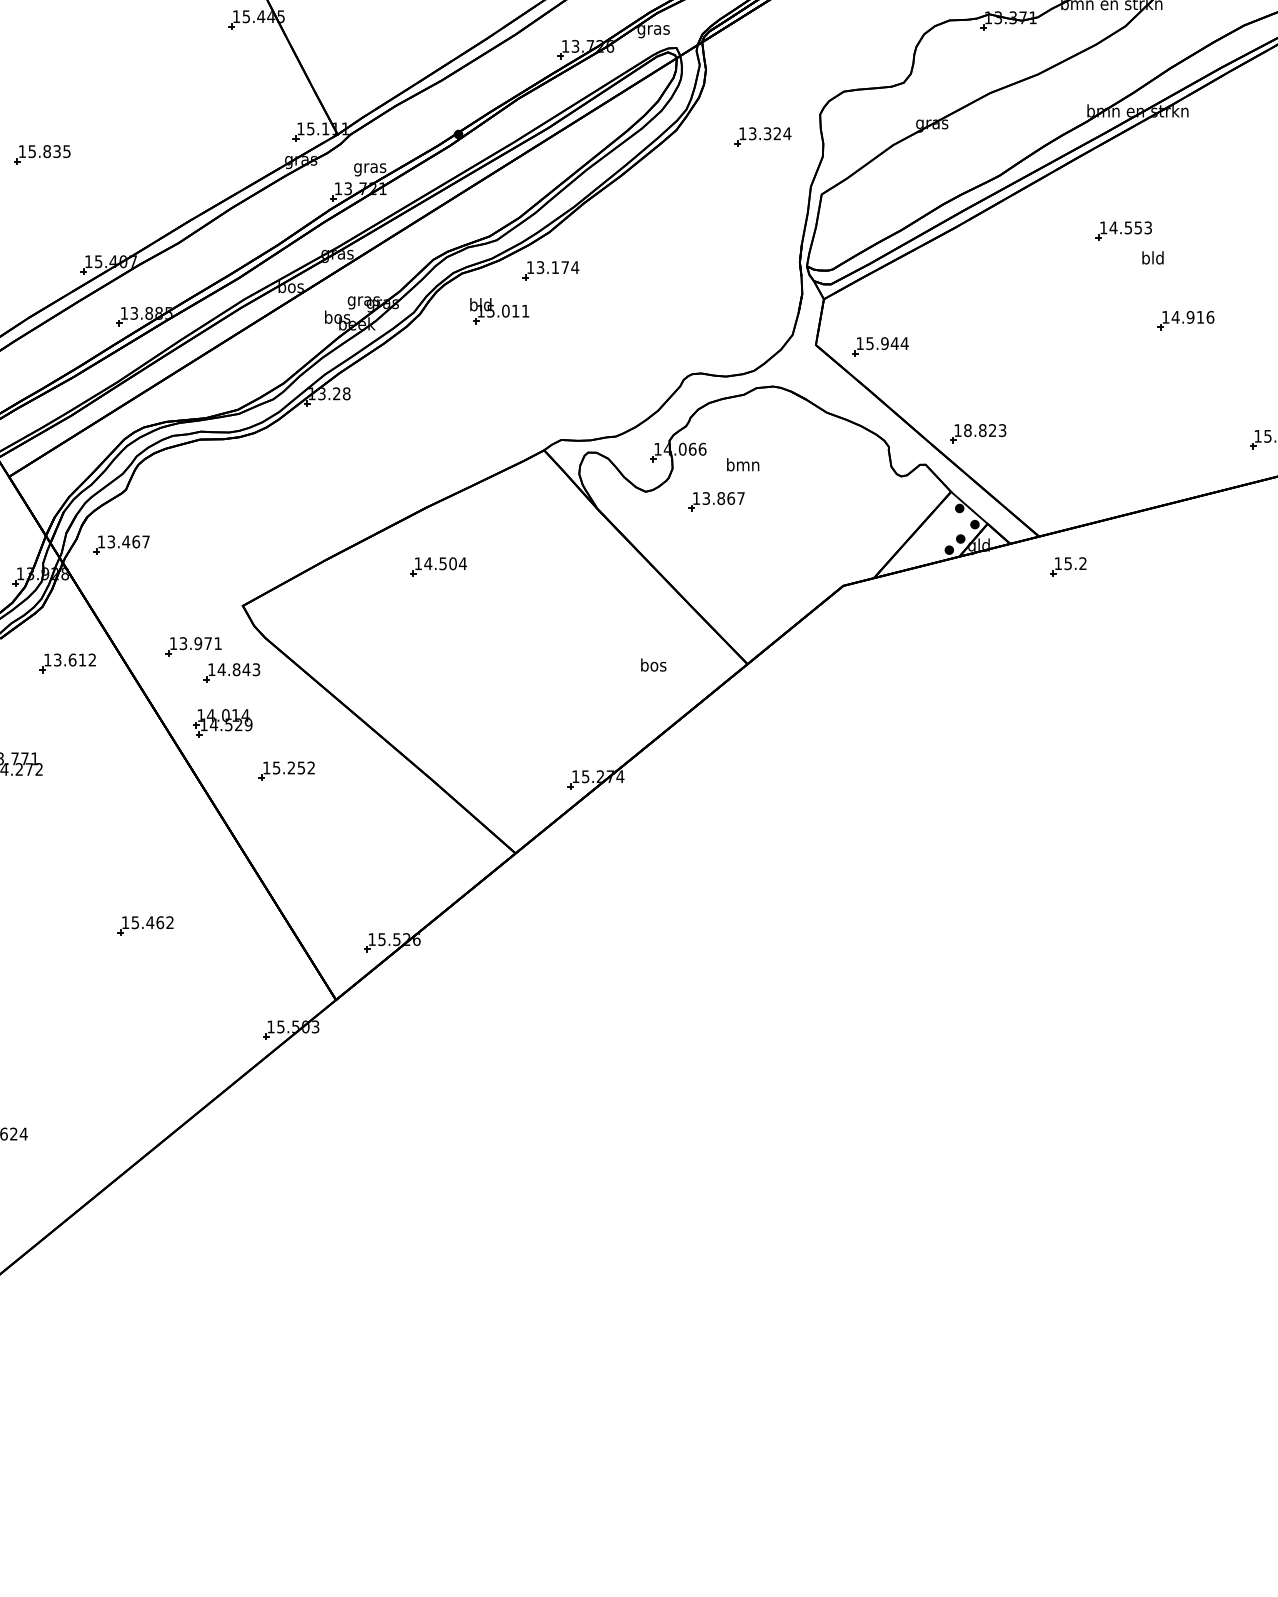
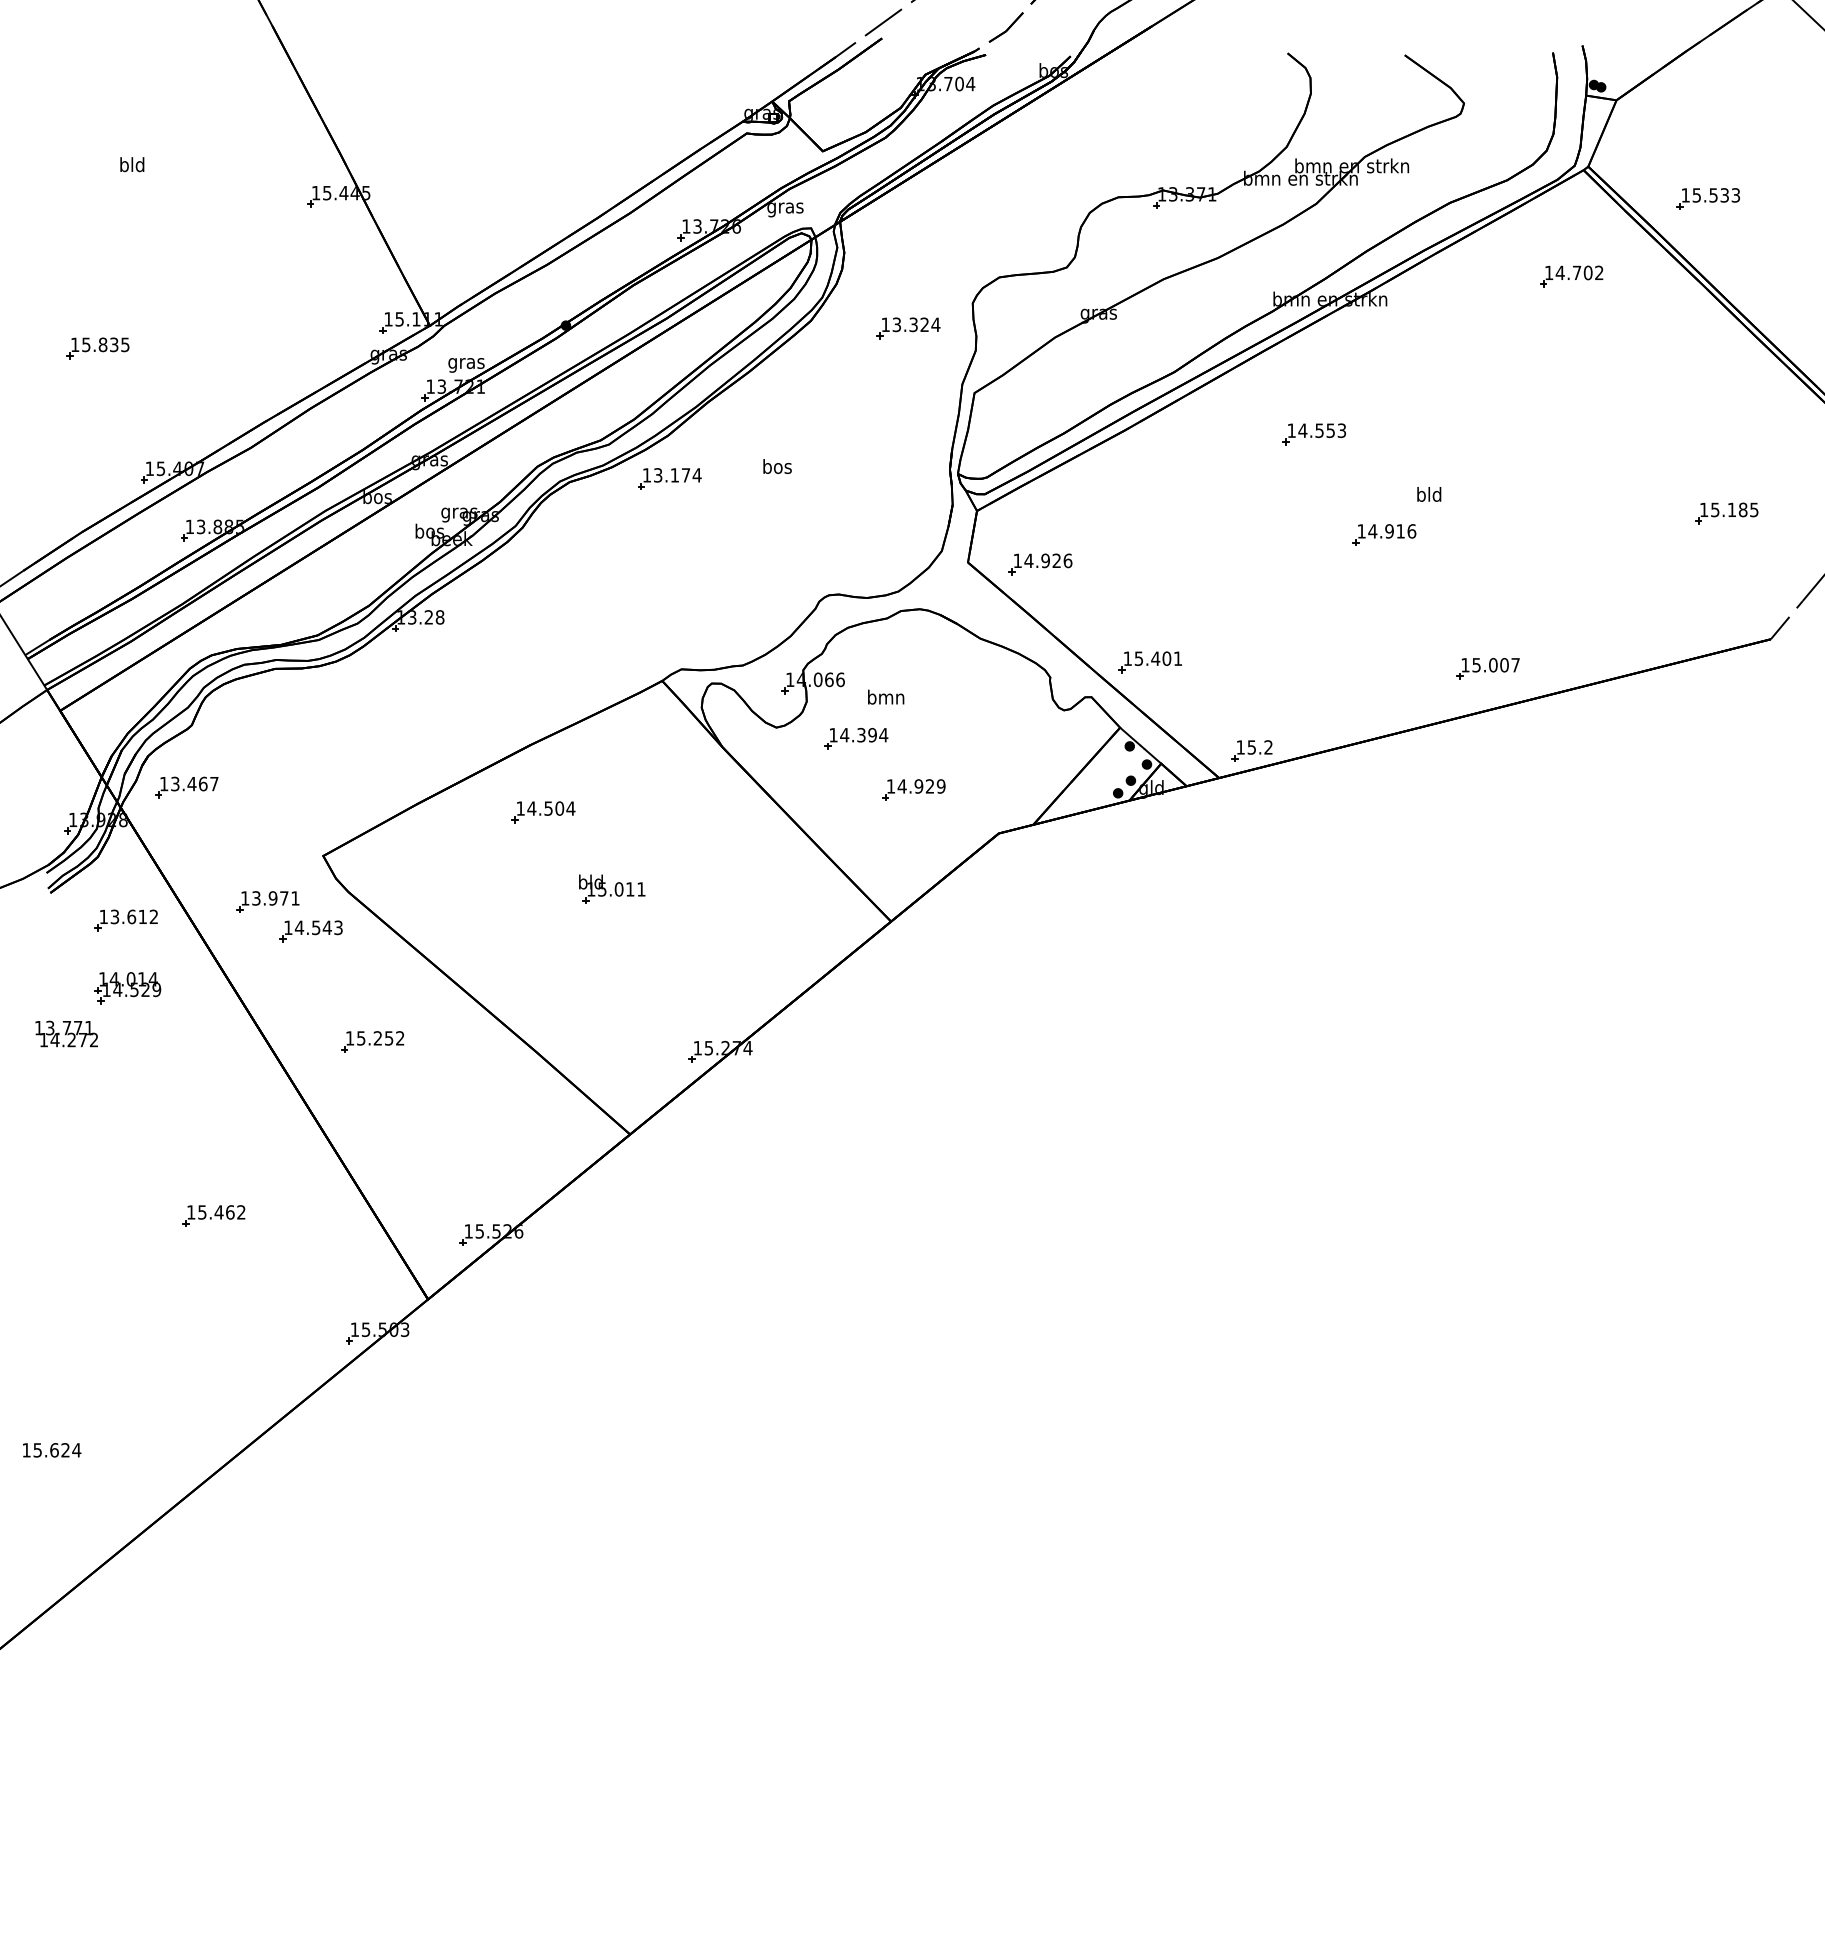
text: (1153, 257) -> (1429, 494), moved
part: (499, 310) -> (612, 888), moved
text: (887, 343) -> (1048, 560), 15.944 -> 14.926
text: (985, 430) -> (1158, 658), 18.823 -> 15.401
text: (723, 497) -> (864, 734), 13.867 -> 14.394
part: (767, 546) -> (913, 789), added
part: (1067, 566) -> (1251, 750), moved
text: (653, 665) -> (777, 466), moved
text: (236, 669) -> (316, 927), 14.843 -> 14.543
part: (222, 723) -> (127, 988), moved

